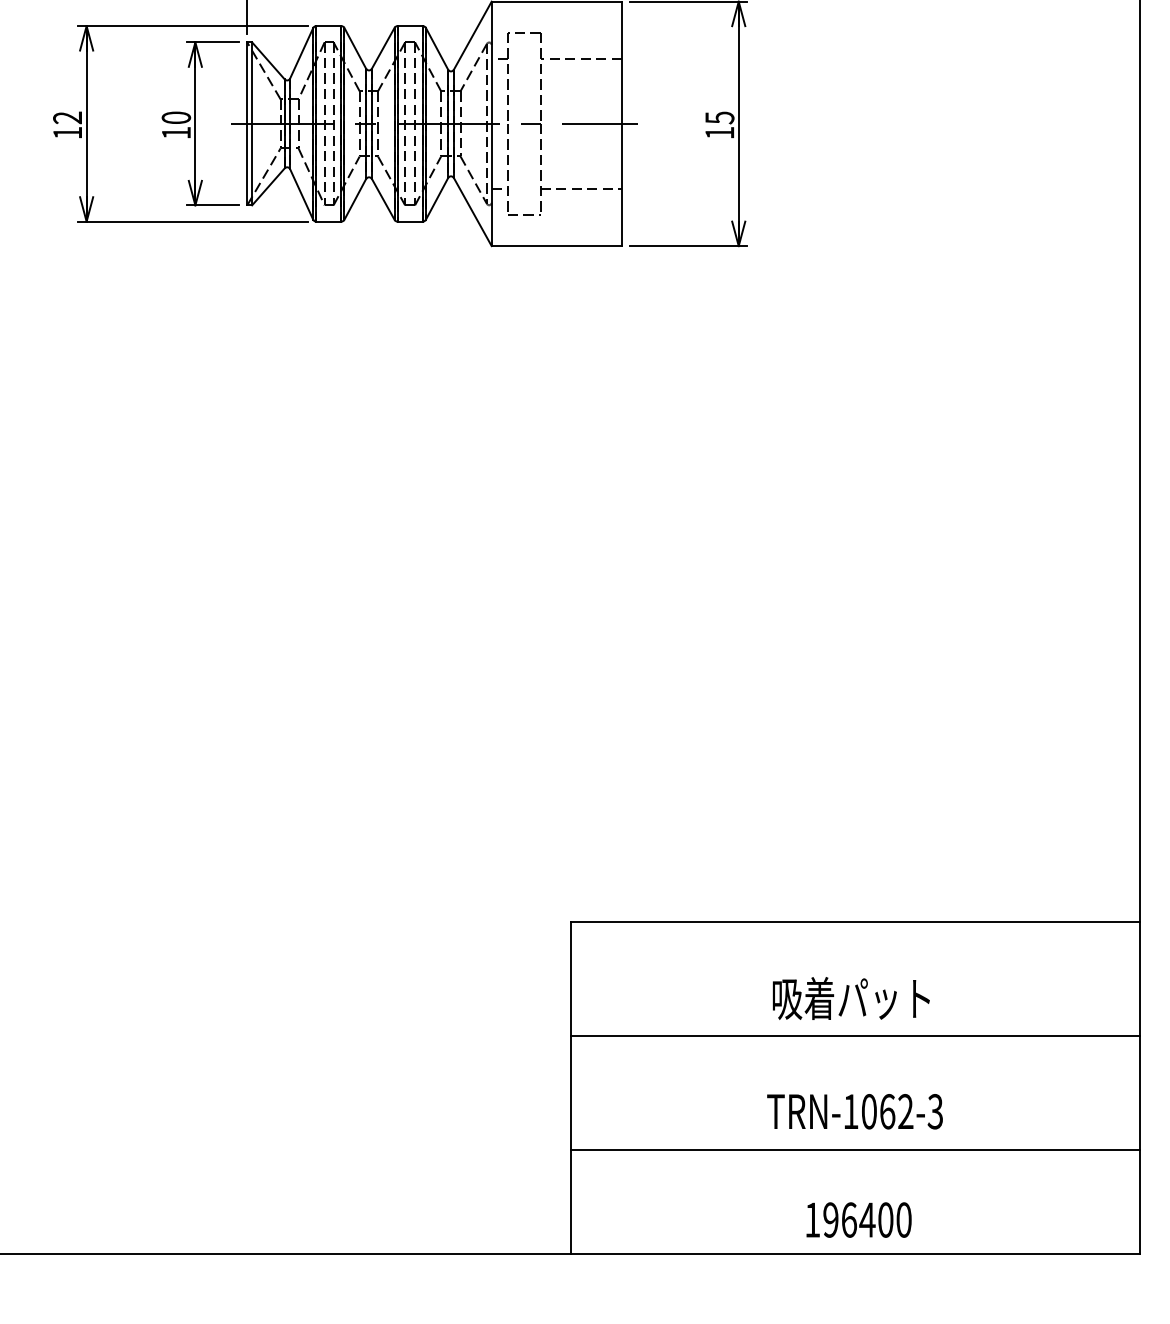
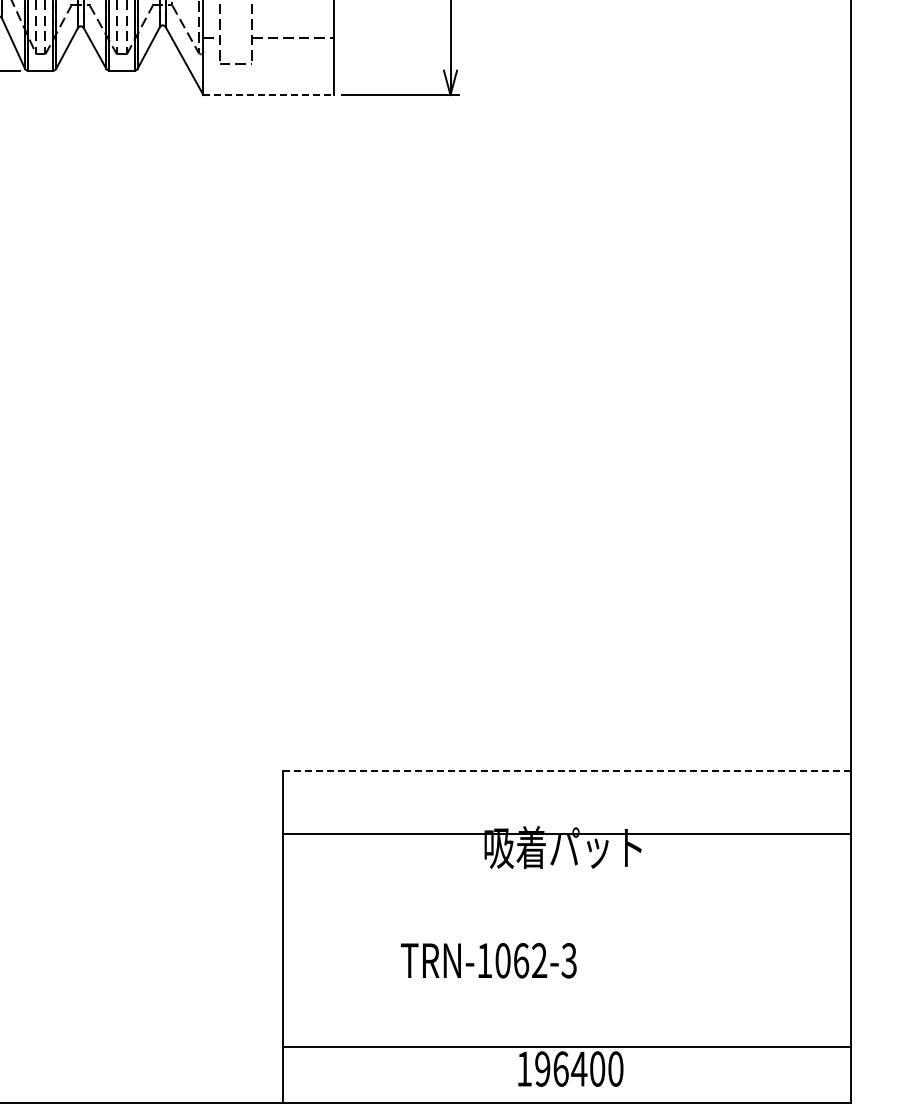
line: (557, 246) -> (269, 95), solid -> dashed
line: (856, 922) -> (568, 771), solid -> dashed
line: (855, 1036) -> (567, 834), moved
text: (854, 1111) -> (488, 960), moved
line: (855, 1150) -> (567, 1047), moved

